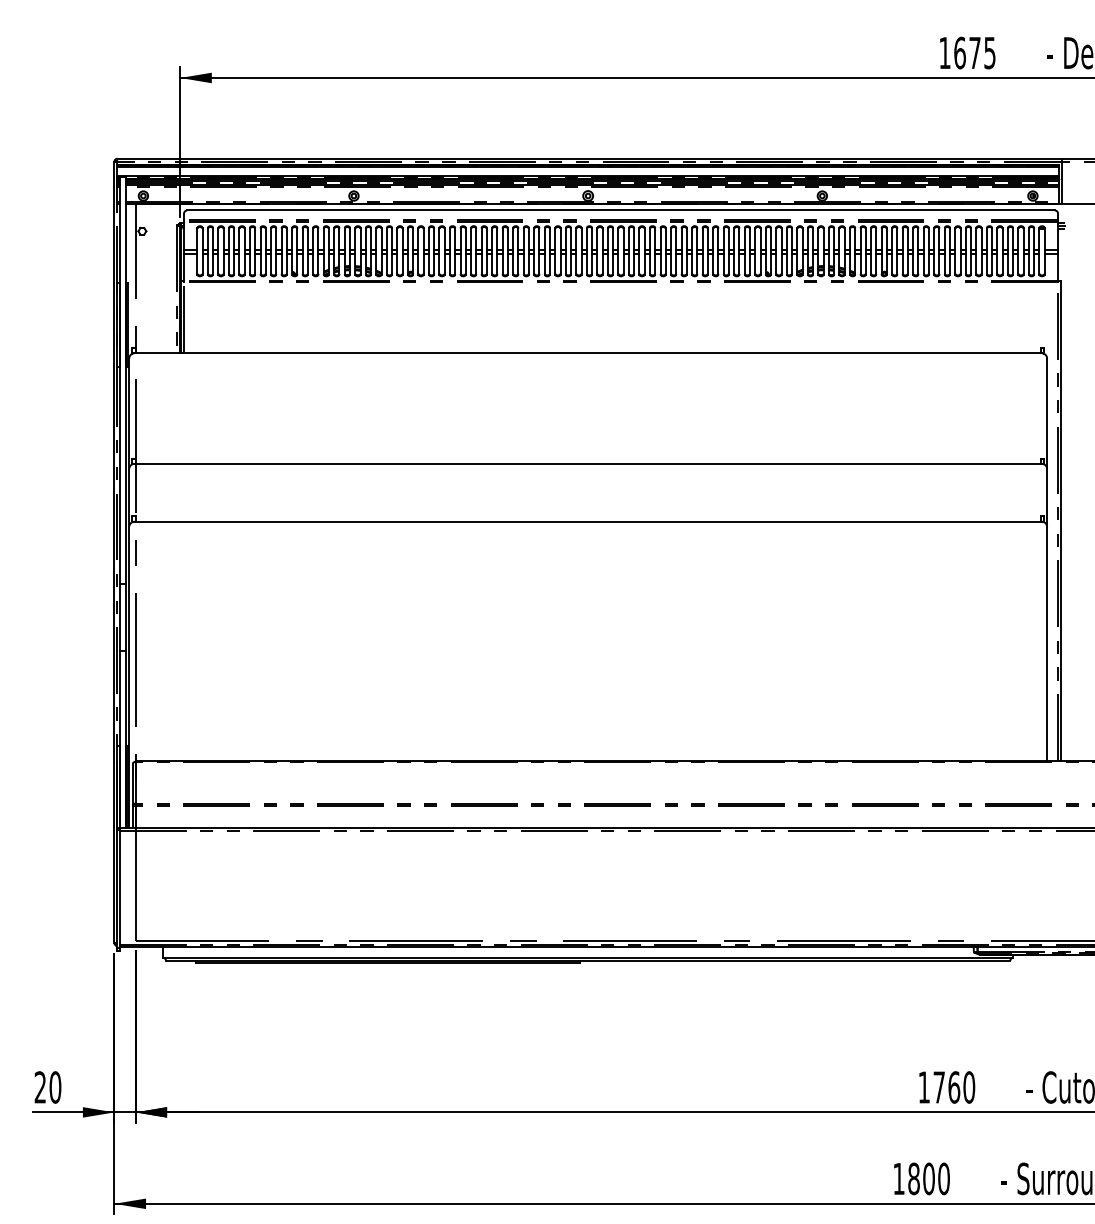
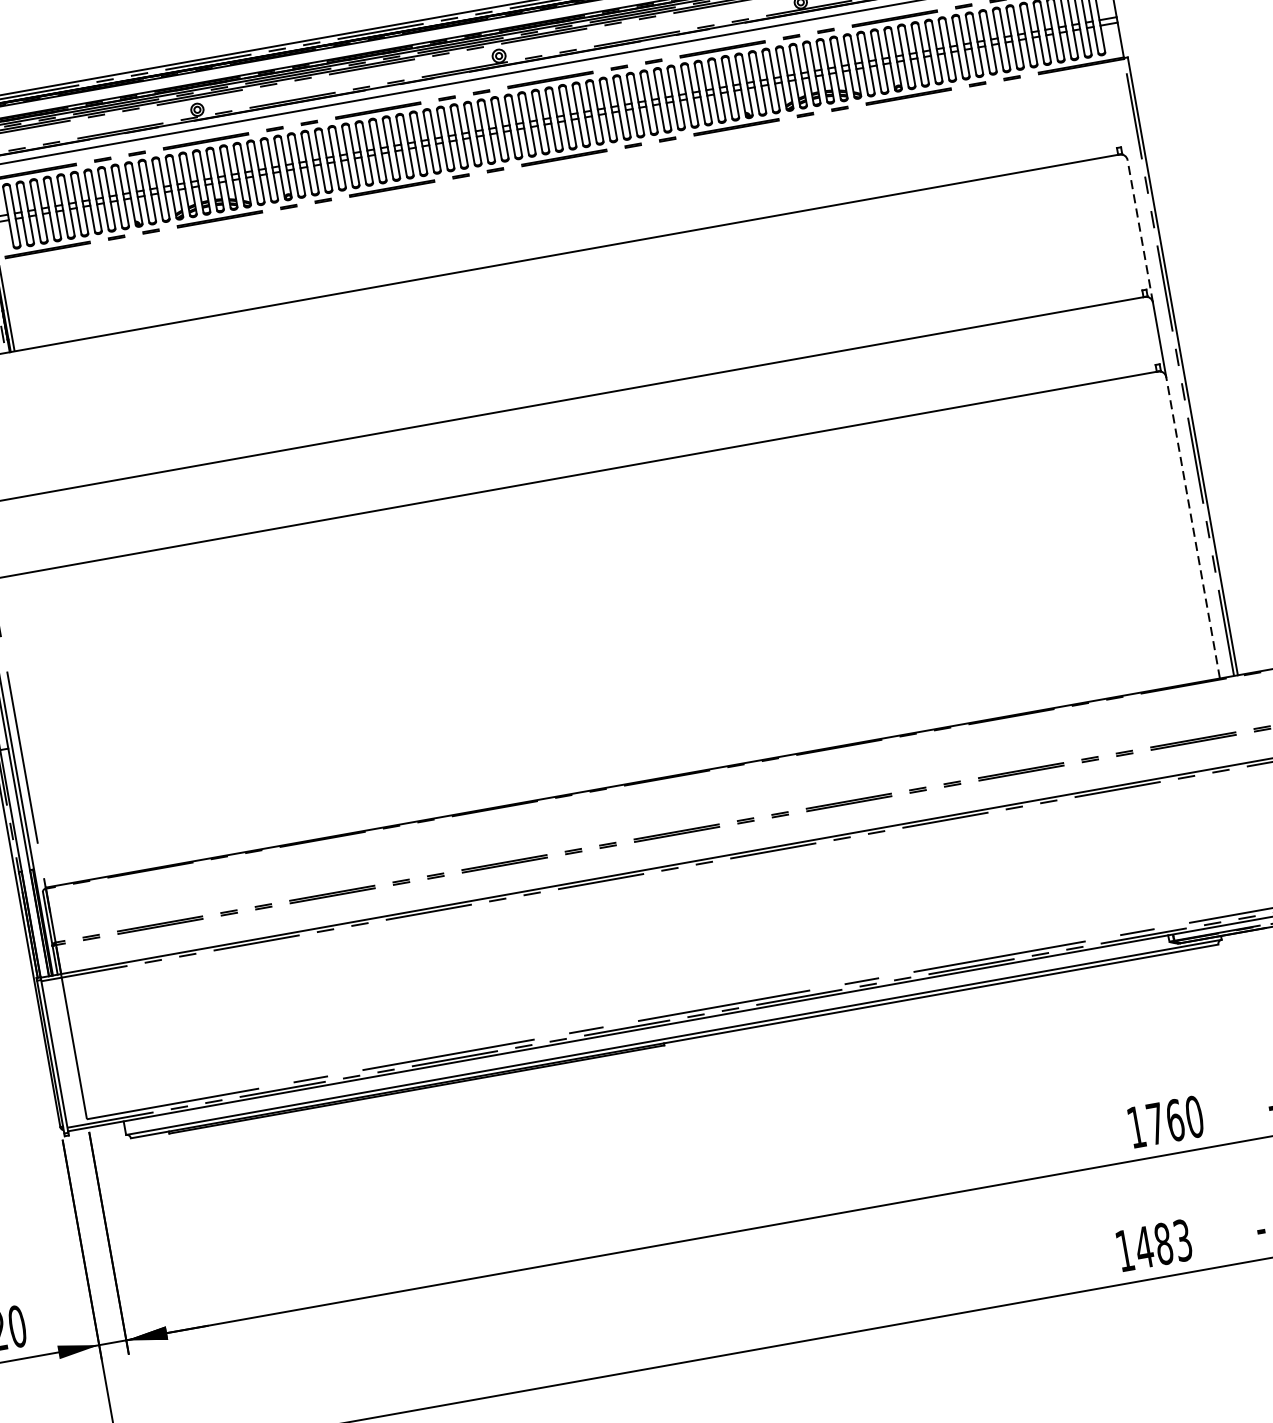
line: (1047, 413) -> (1140, 230), solid -> dashed
line: (1047, 643) -> (1193, 527), solid -> dashed
text: (928, 1178) -> (1162, 1243), 1800 -> 1483

